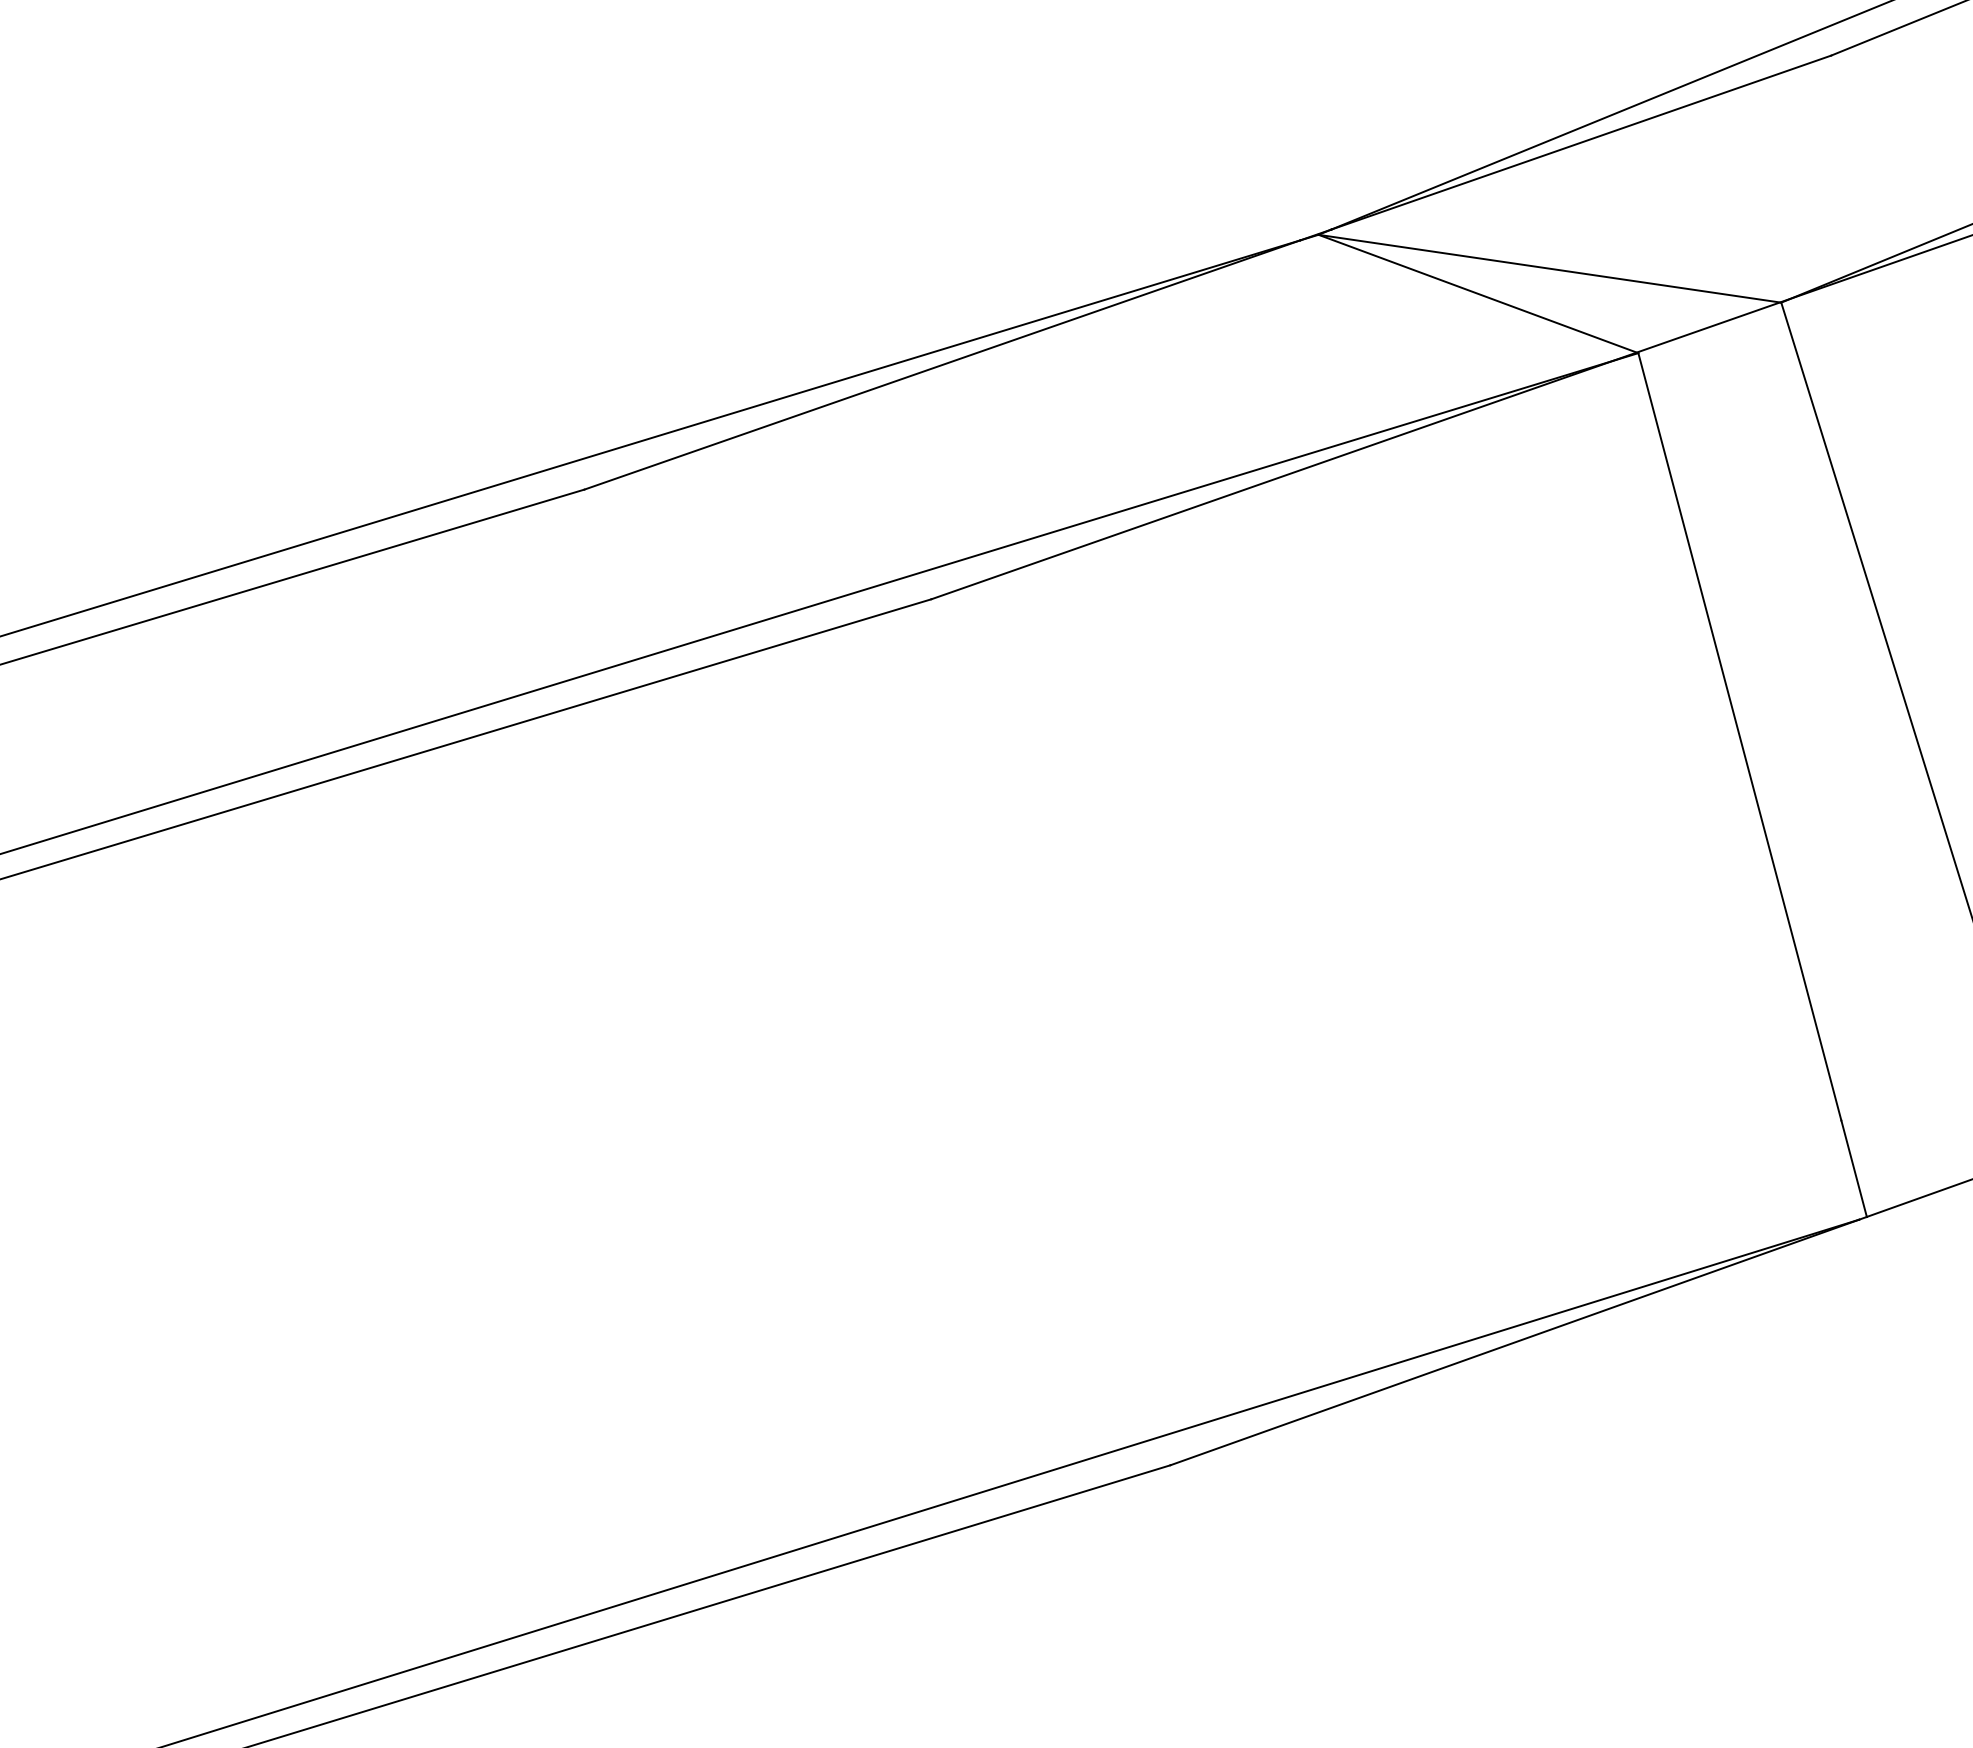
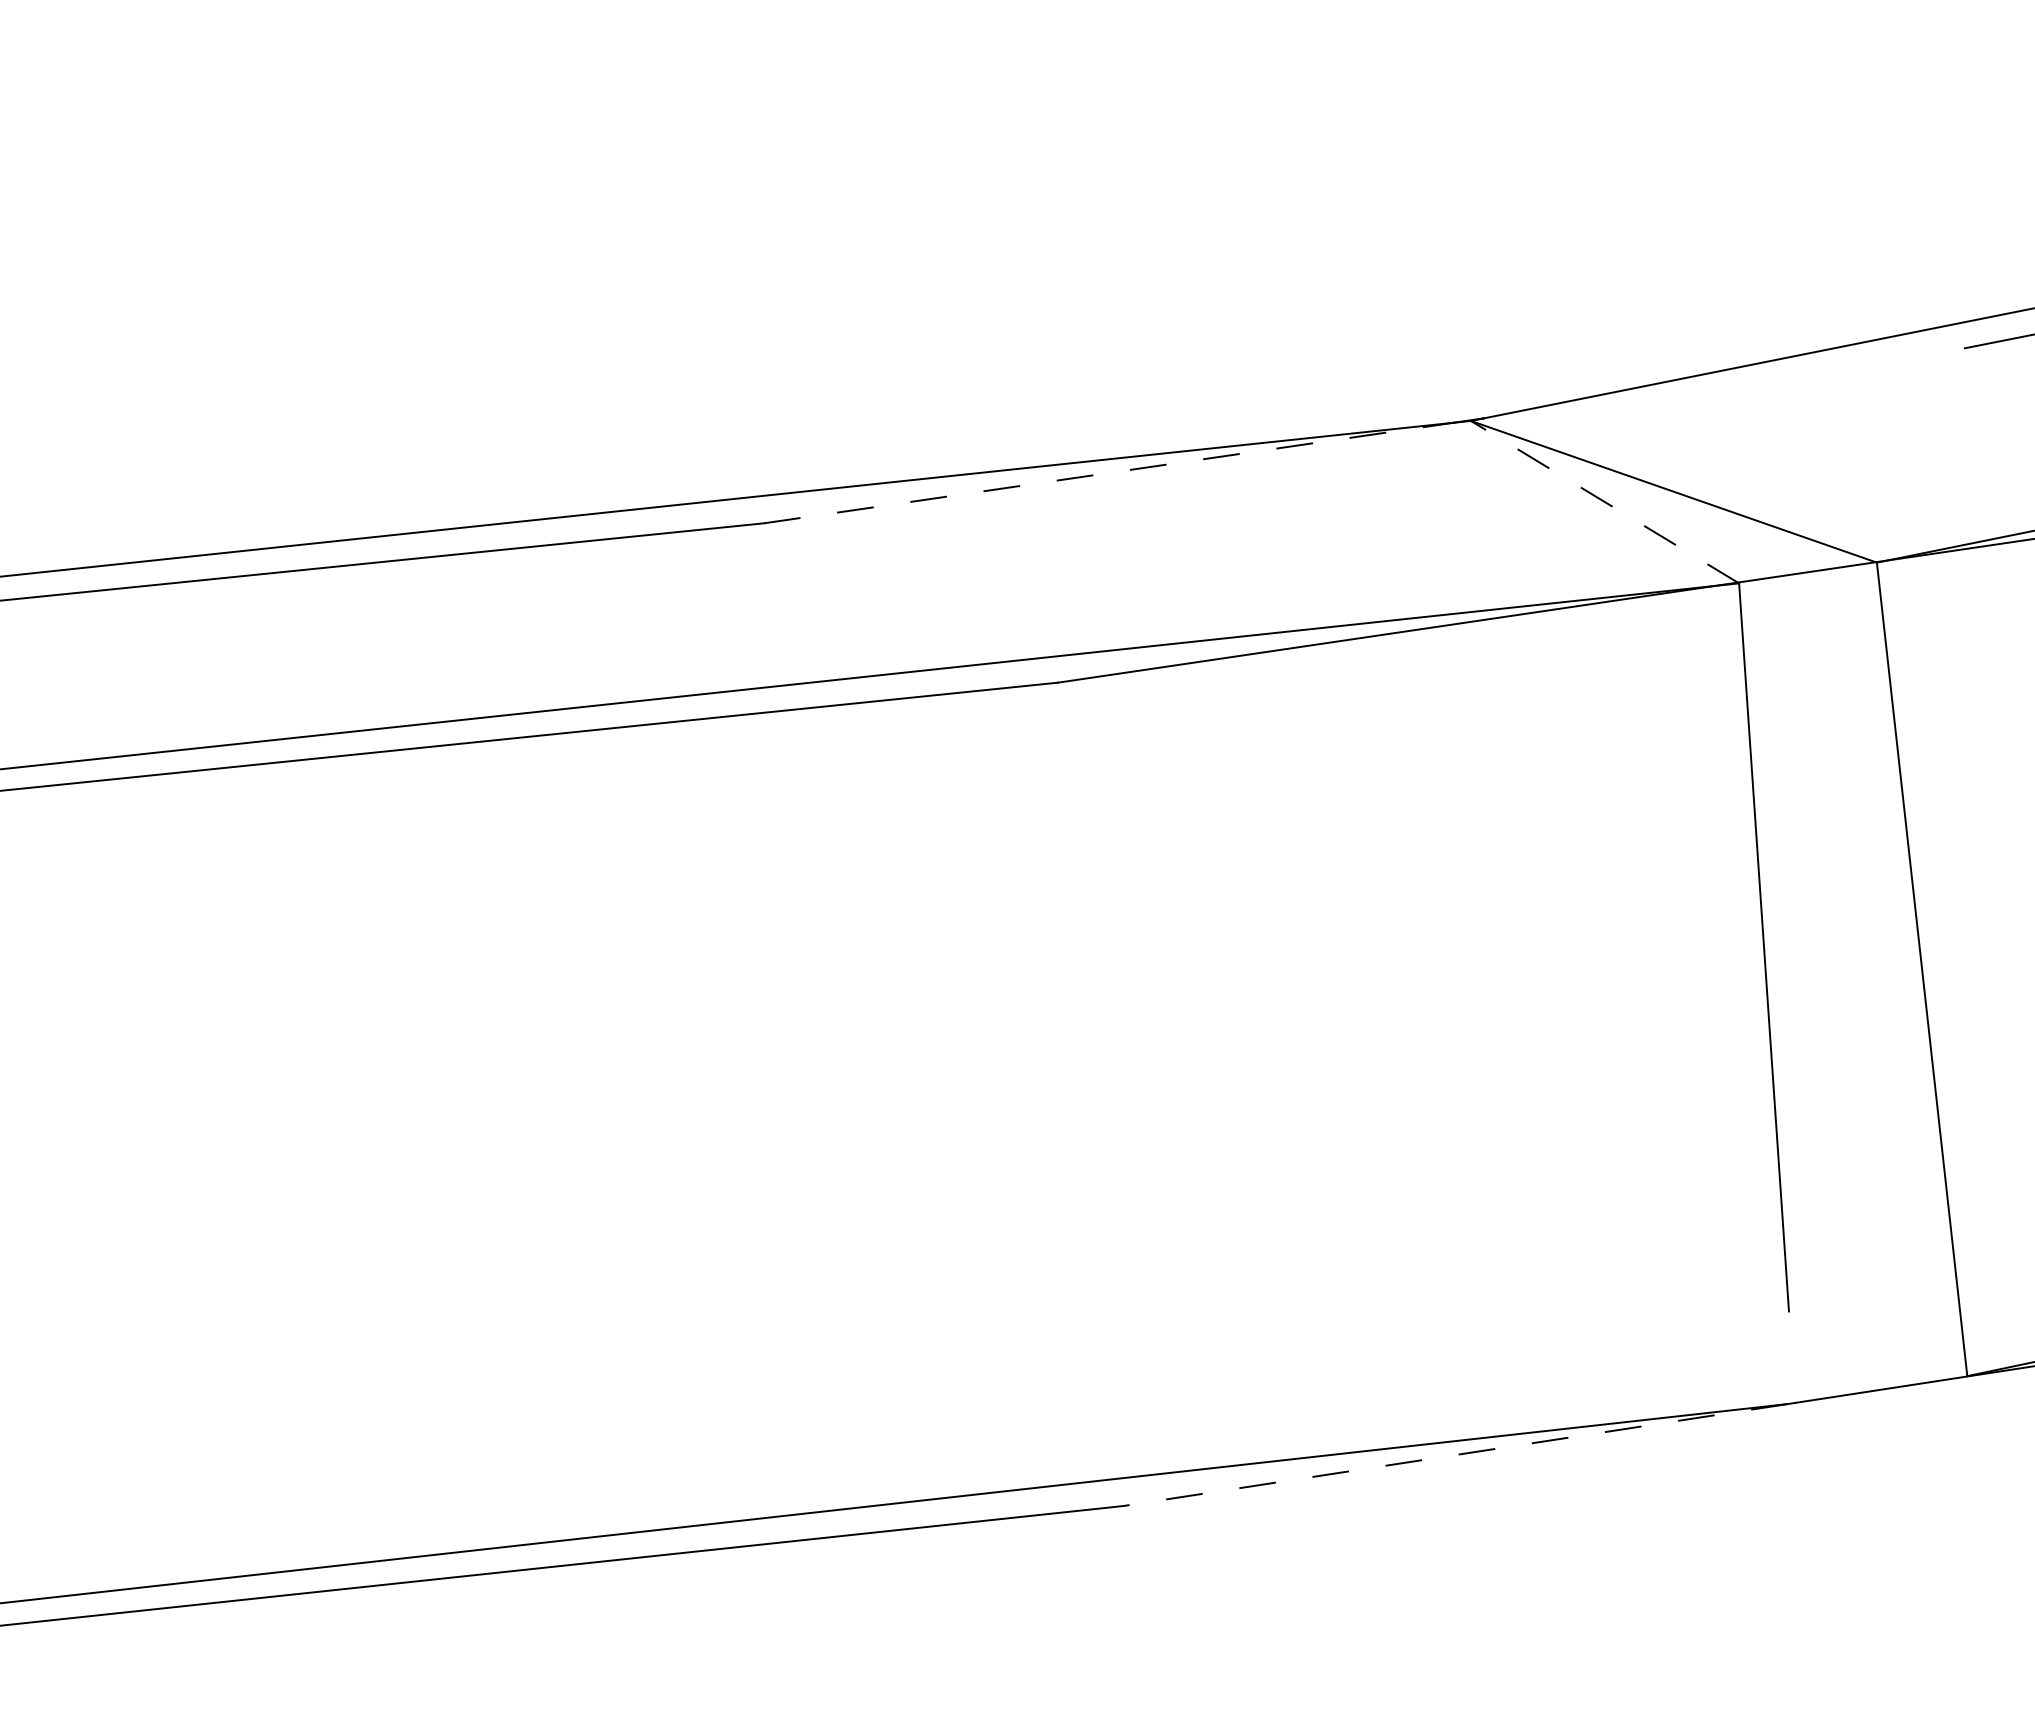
line: (1580, 142) -> (1723, 383), removed
line: (1479, 294) -> (1605, 502), solid -> dashed
line: (942, 365) -> (1108, 473), solid -> dashed
line: (1853, 1168) -> (1791, 1356), removed
line: (1514, 1342) -> (1455, 1455), solid -> dashed

